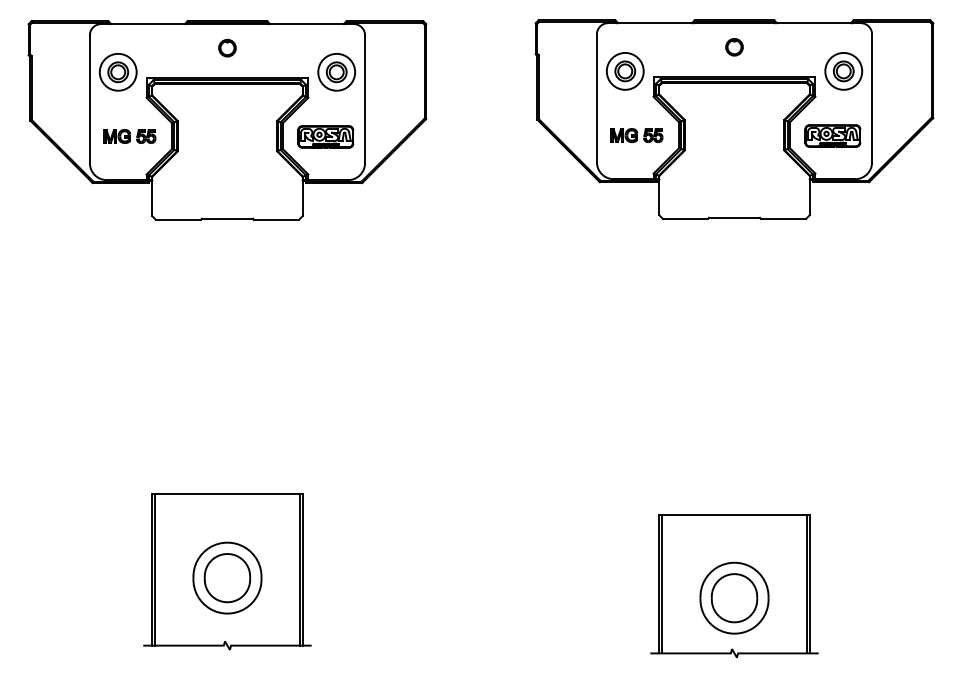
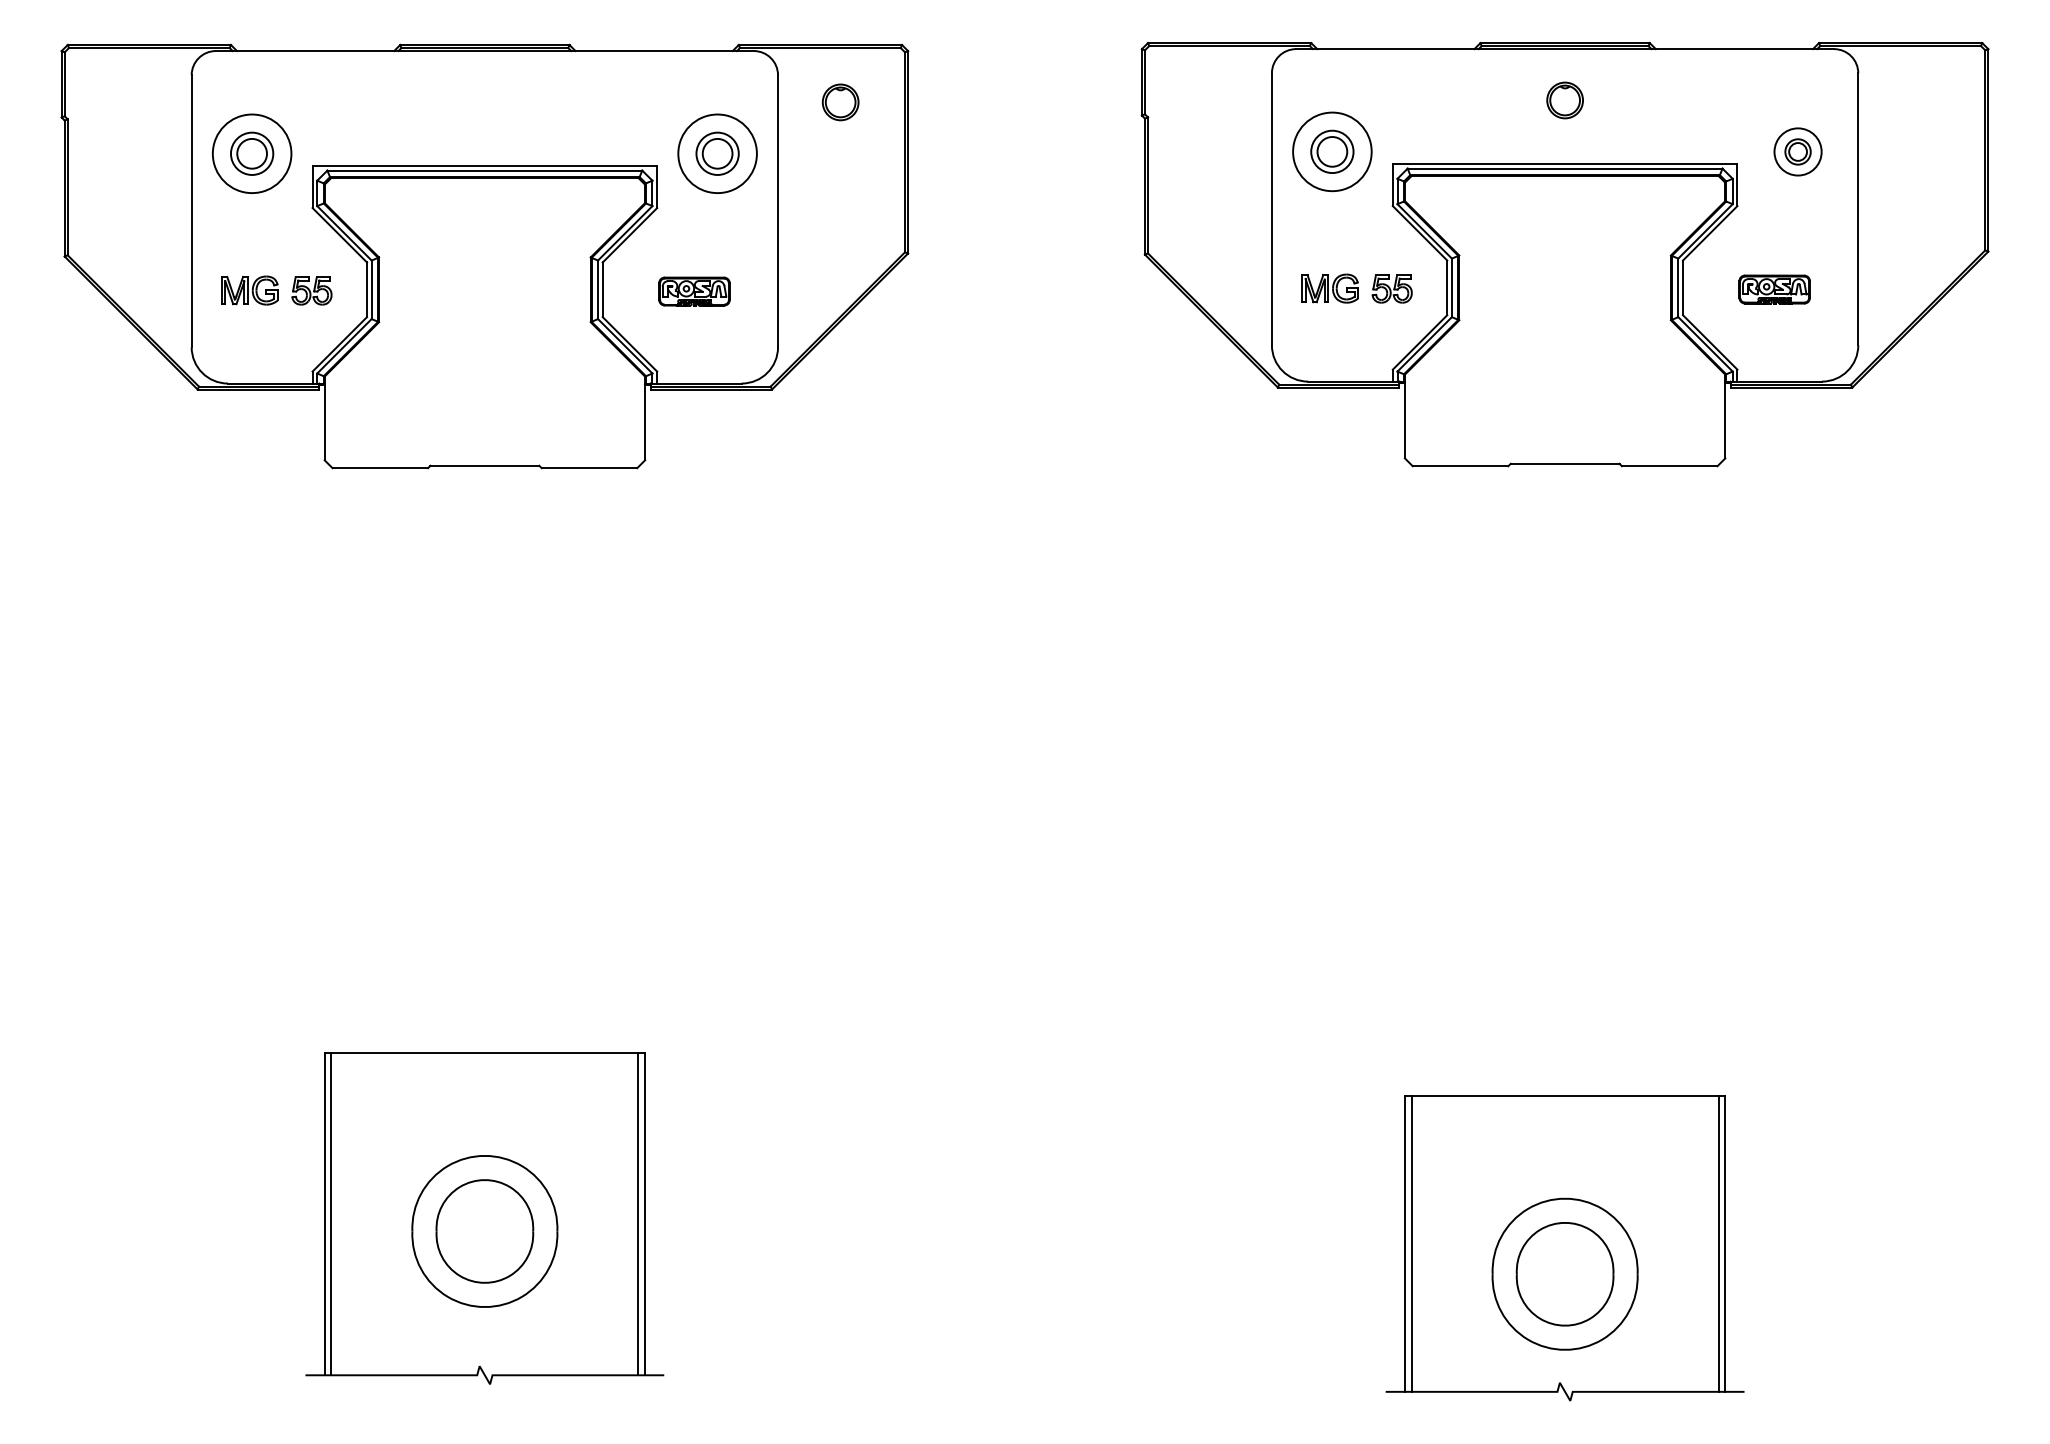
part: (227, 47) -> (840, 100), moved
part: (843, 71) -> (1797, 152), size x0.6
part: (832, 135) -> (1773, 288), size x0.6
part: (325, 136) -> (693, 290), size x0.6

